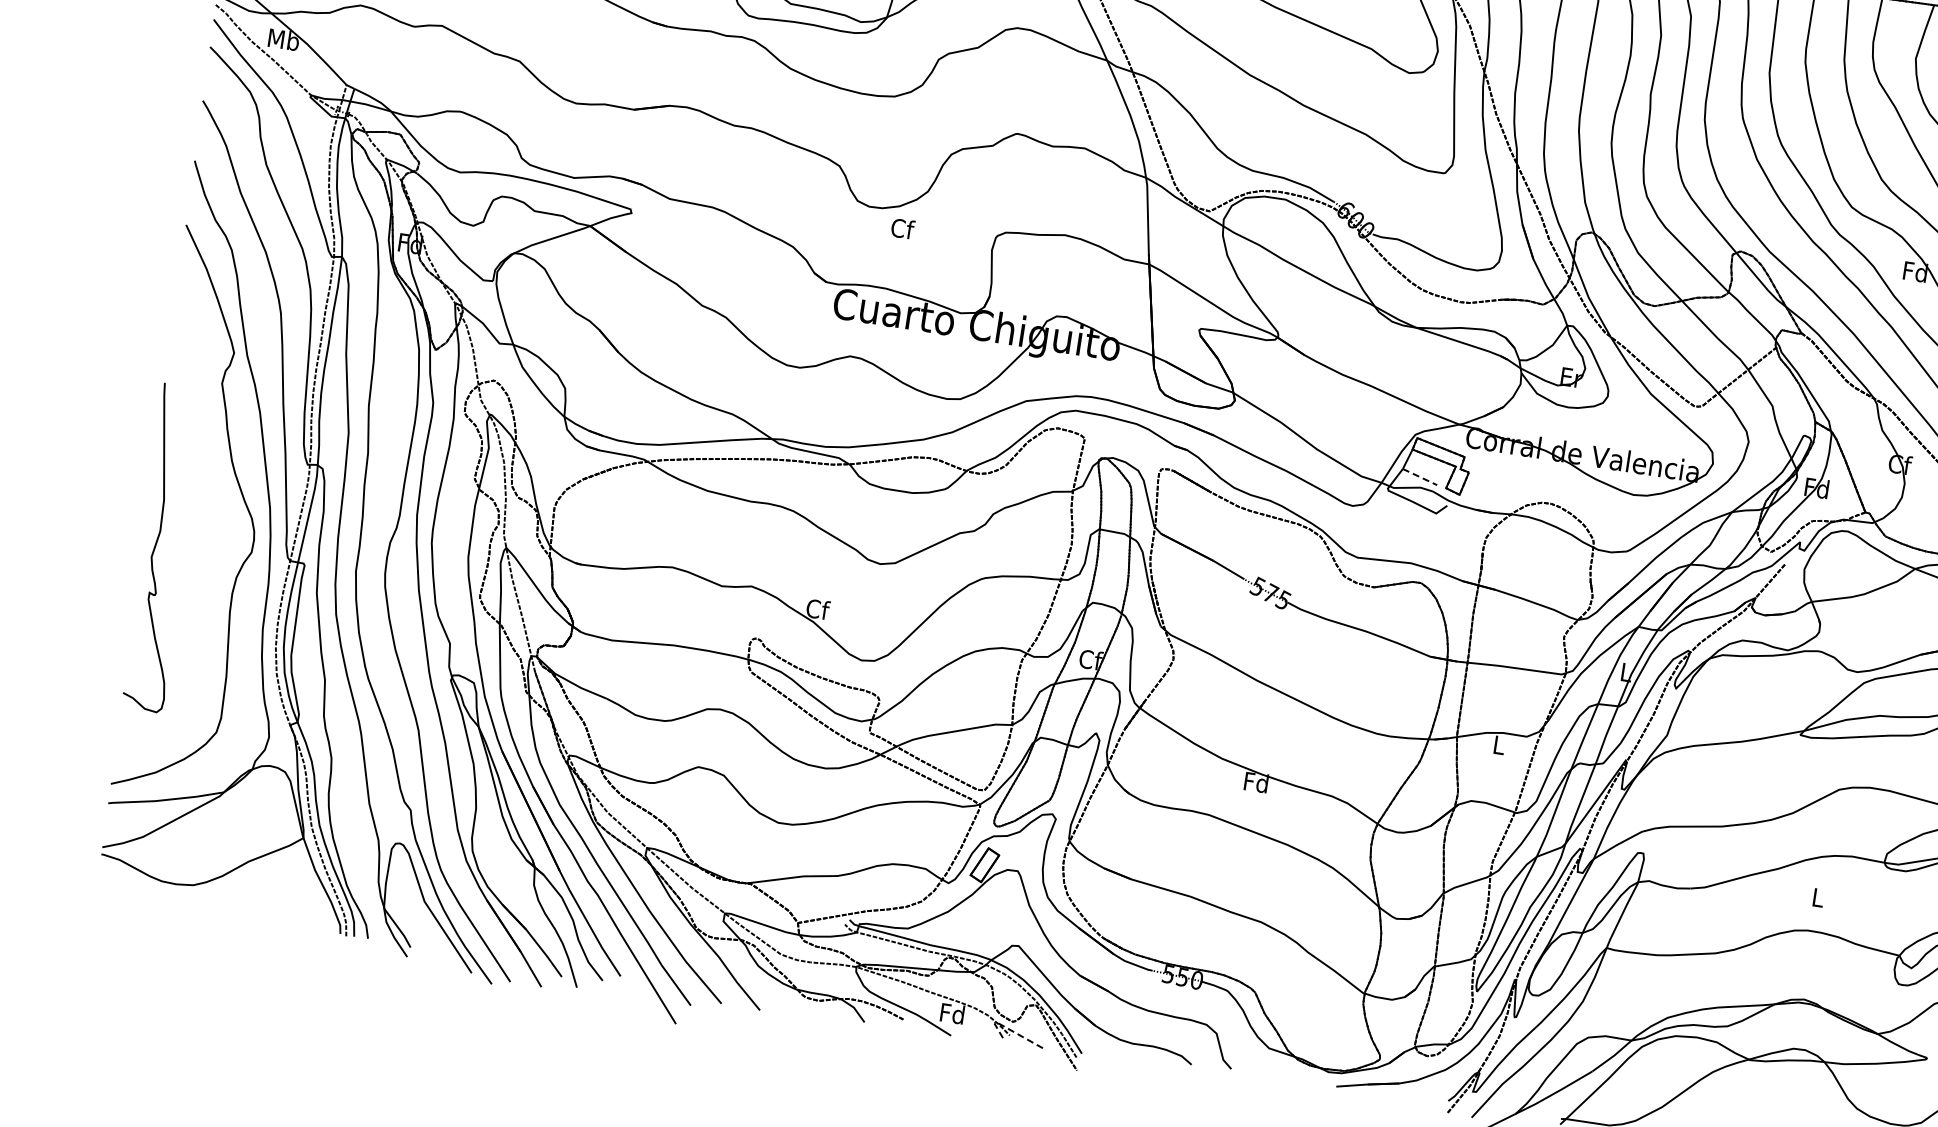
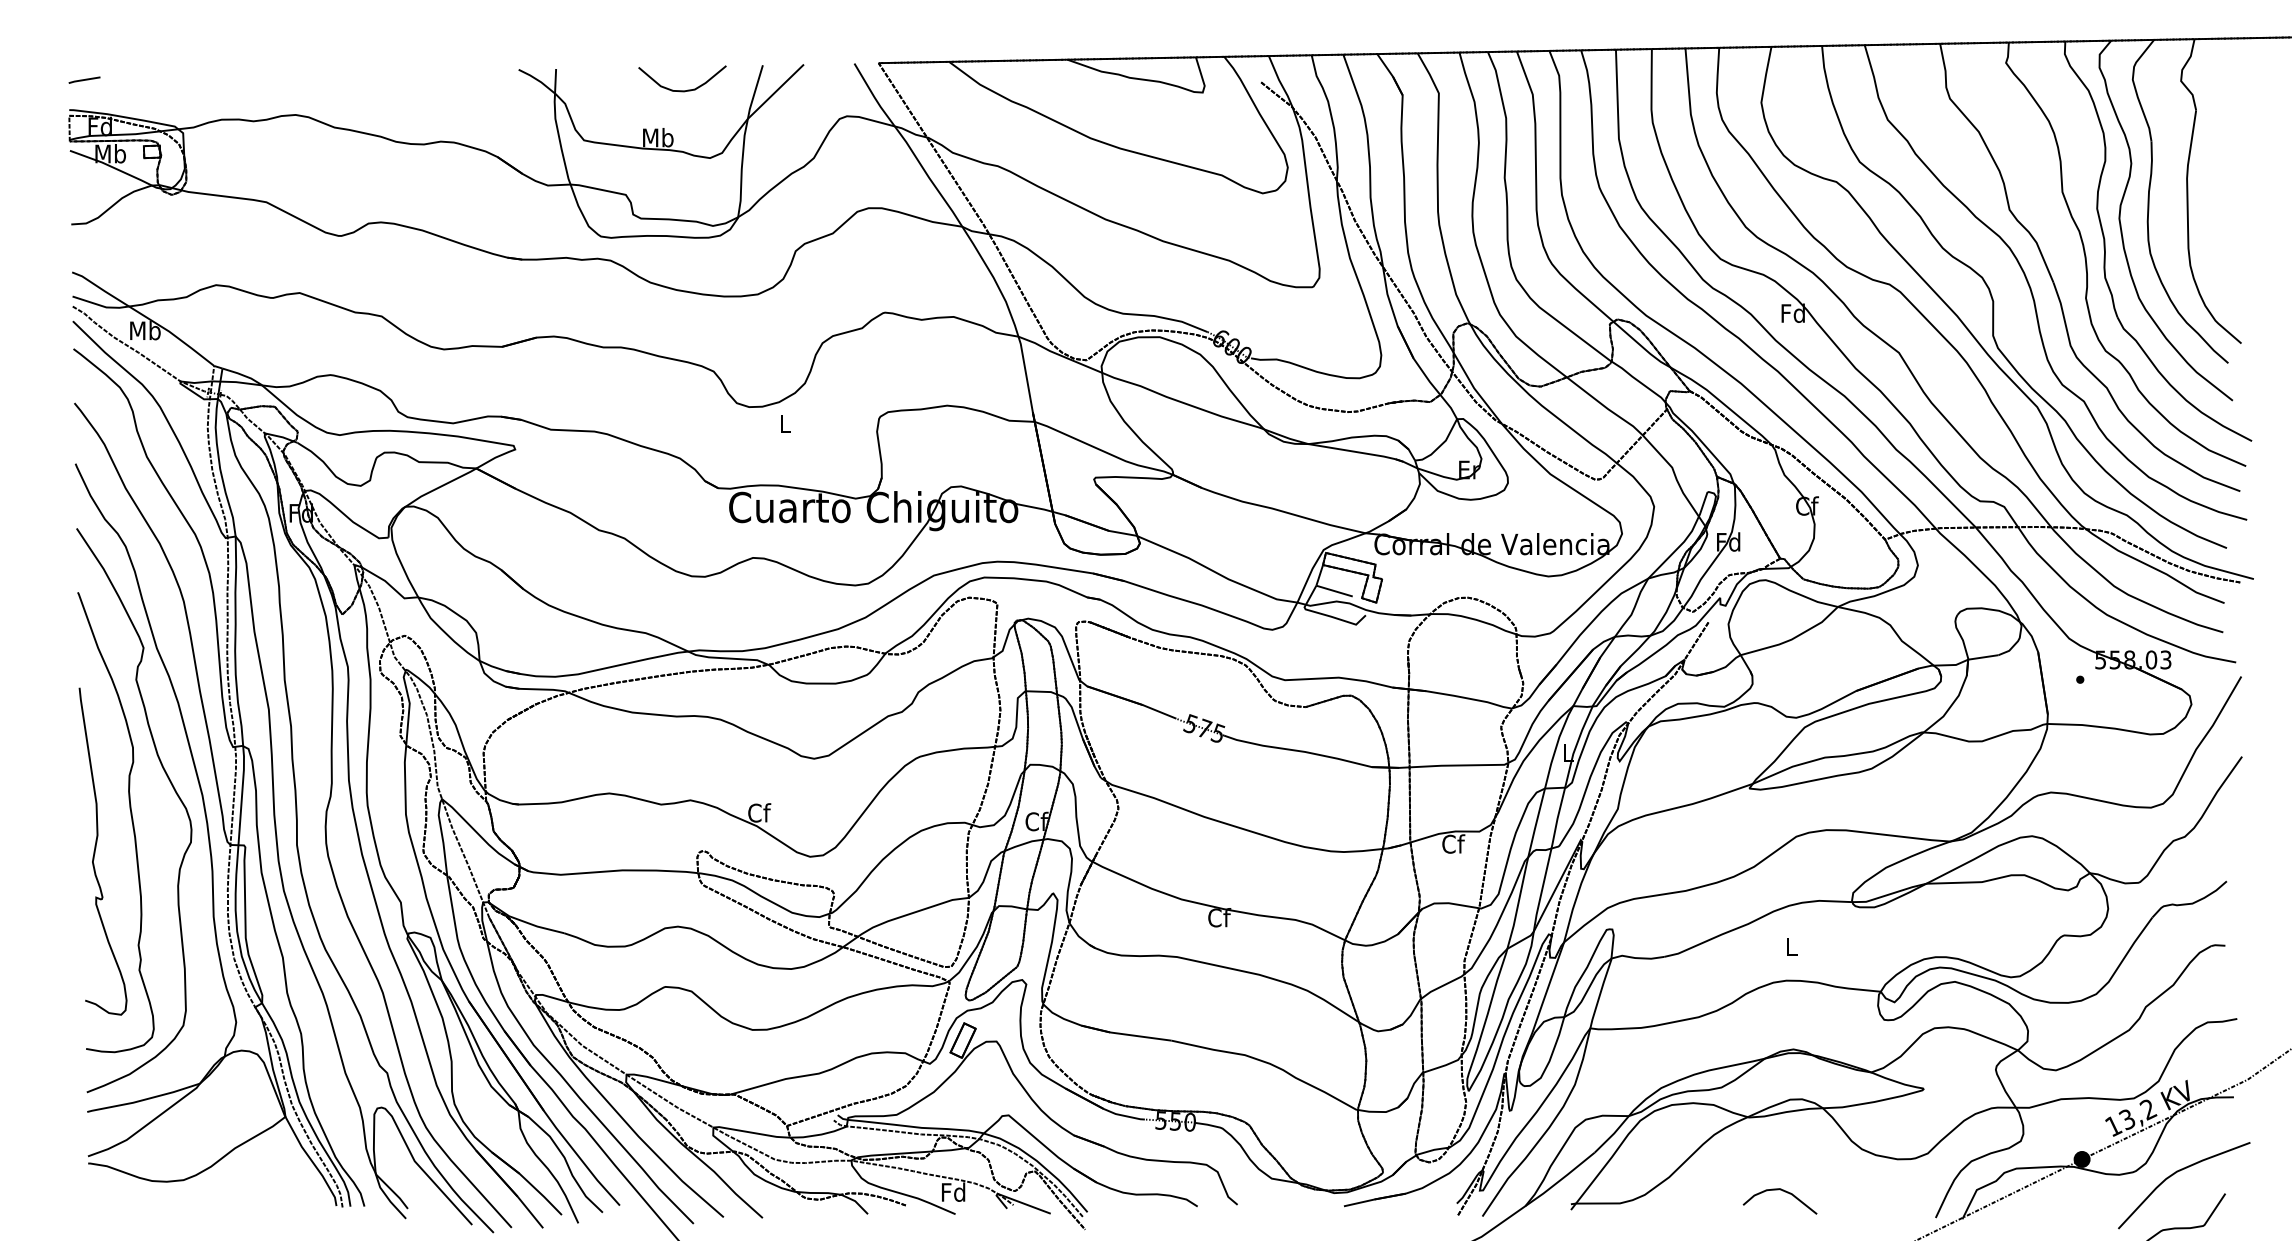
text: (902, 228) -> (785, 423), Cf -> L
line: (1419, 477) -> (1334, 591), dashed -> solid
curve: (195, 523) -> (131, 822), added
text: (1499, 744) -> (1453, 843), L -> Cf
text: (1256, 782) -> (1219, 917), Fd -> Cf
line: (1011, 1031) -> (1014, 1200), dashed -> solid

